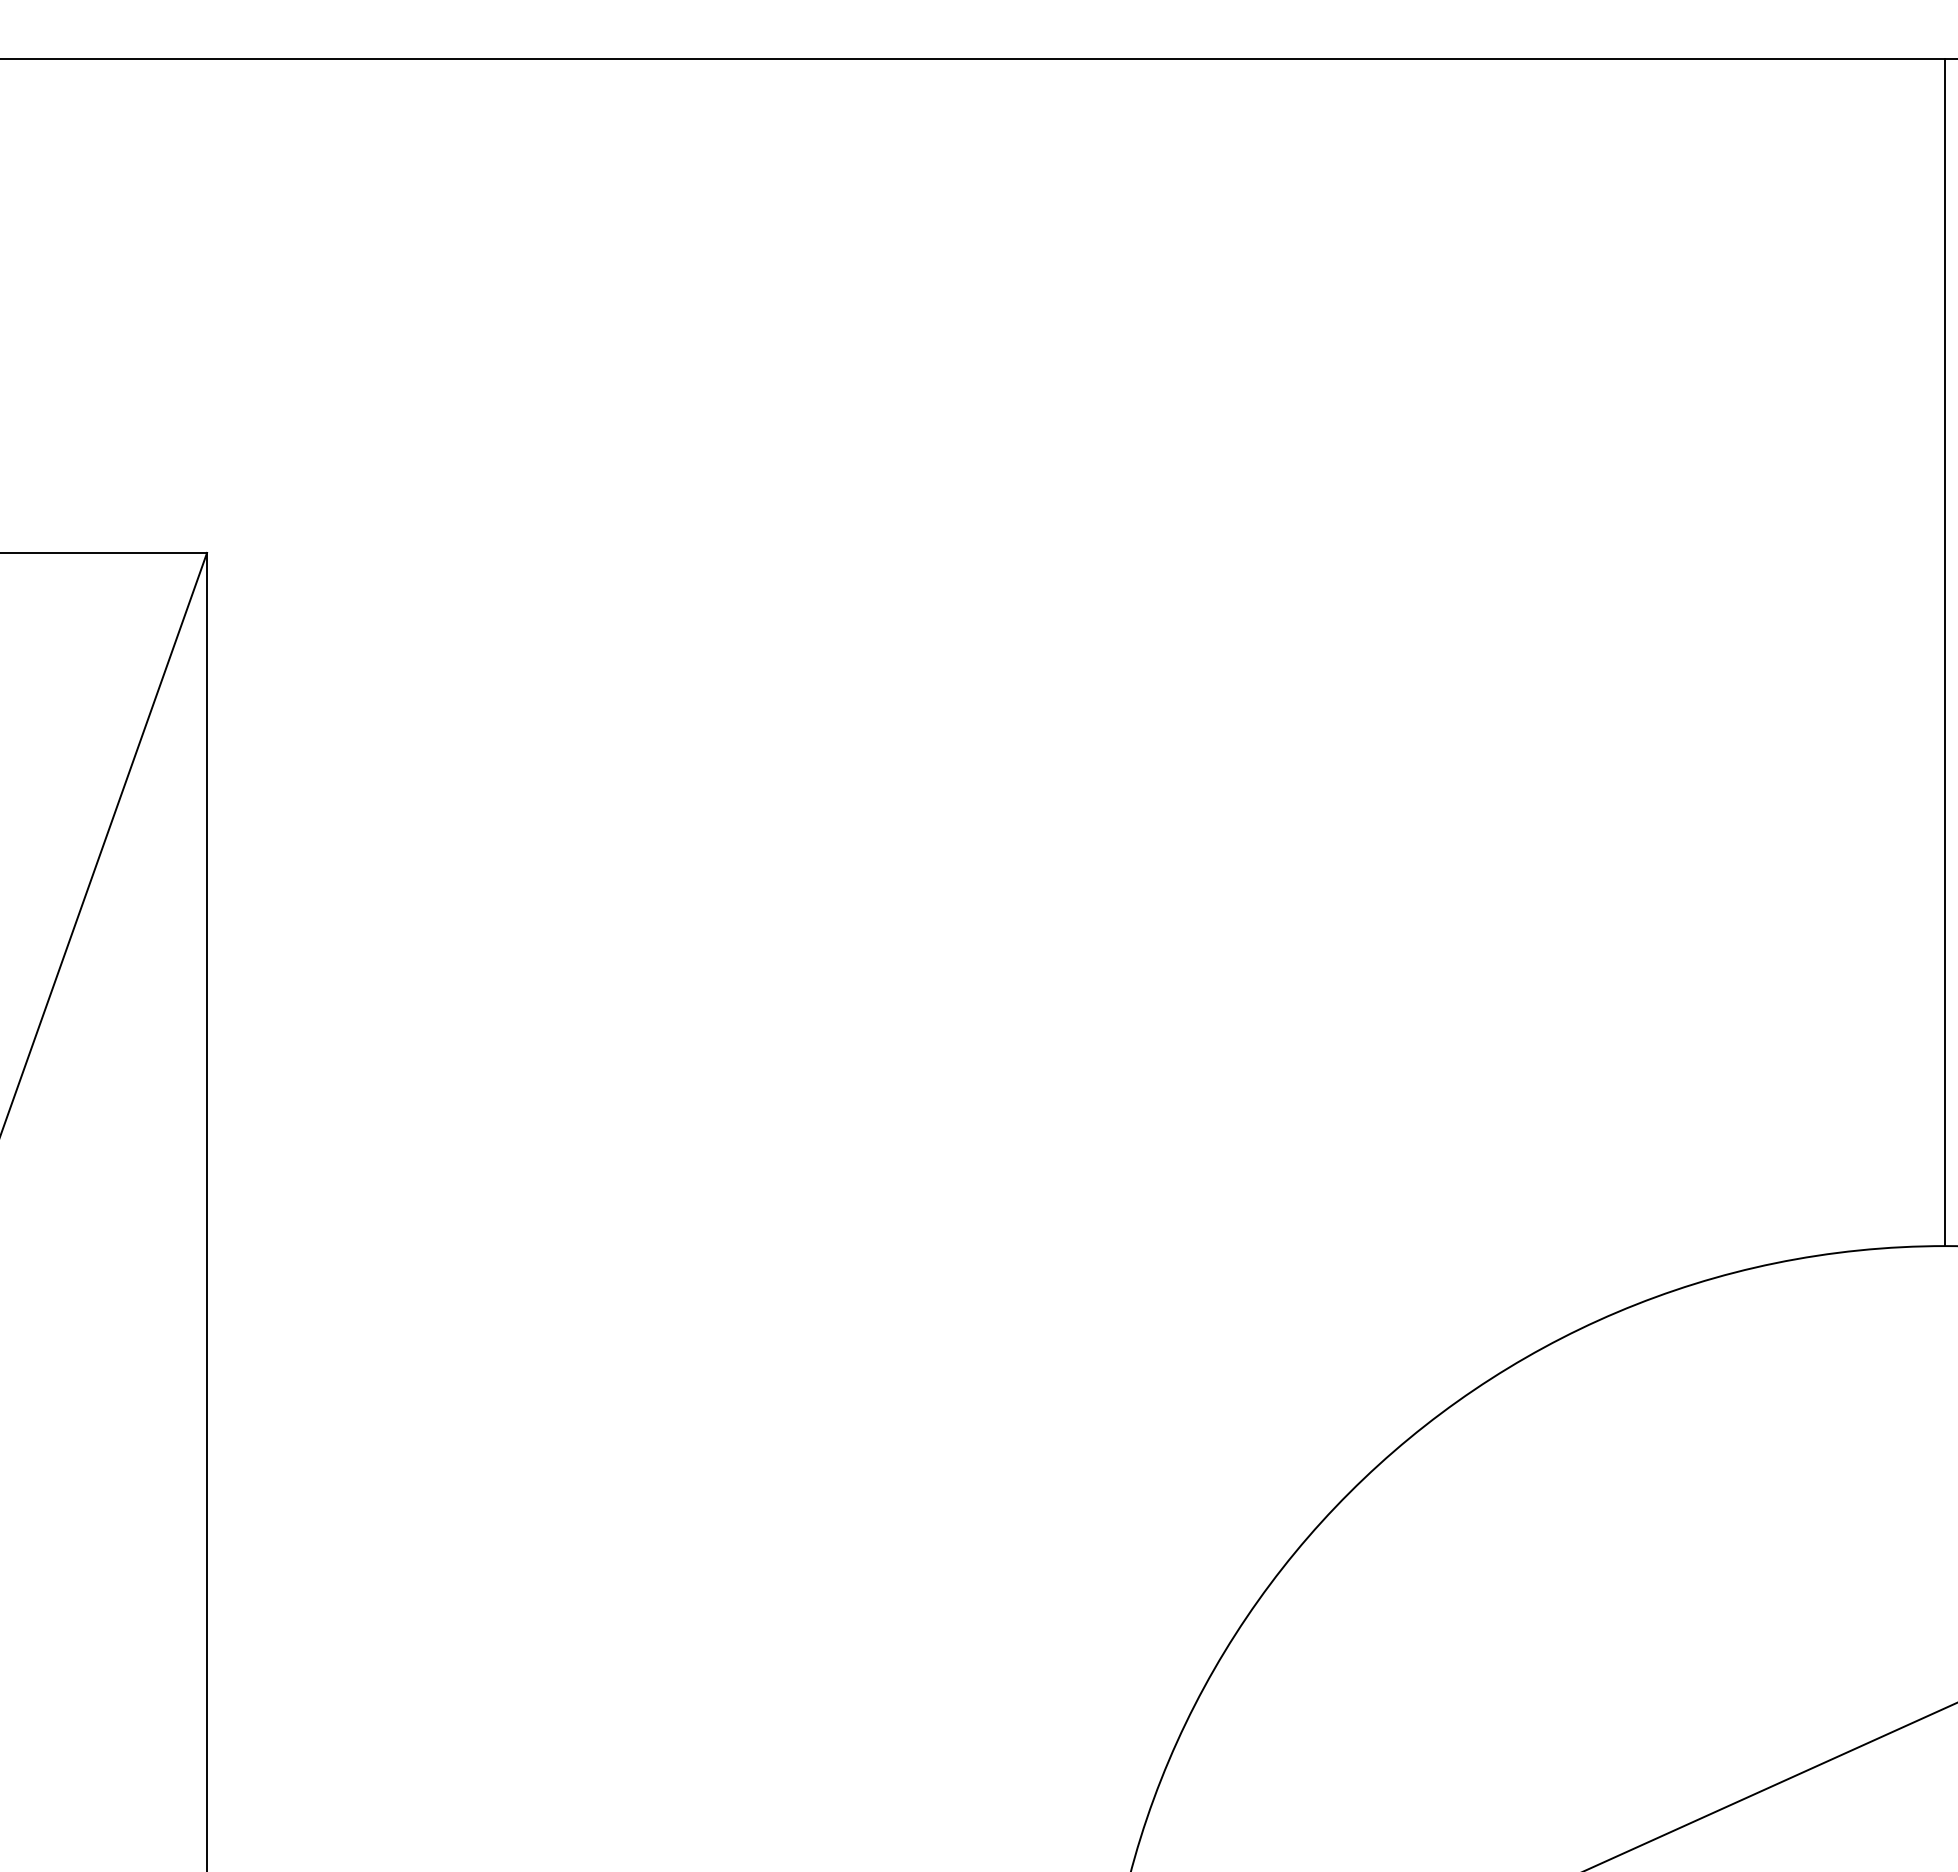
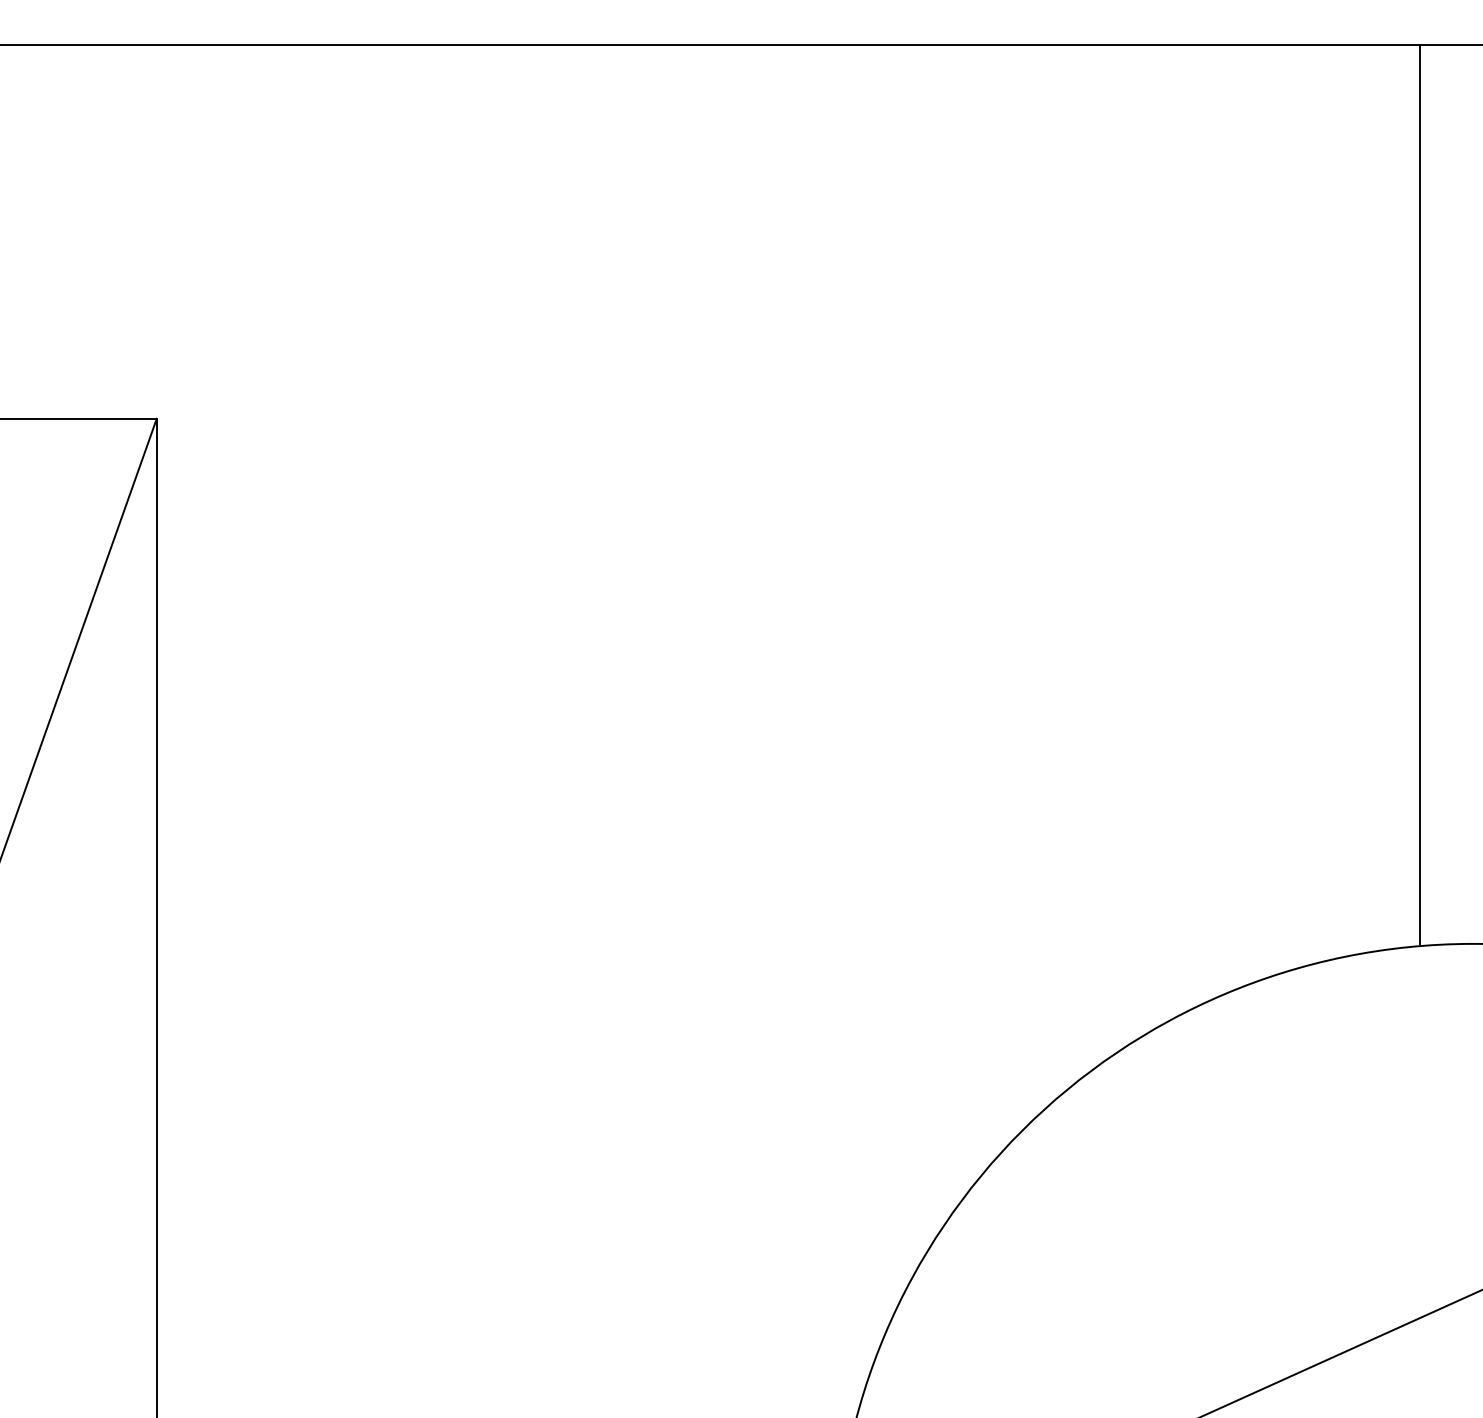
line: (1945, 652) -> (1420, 494), moved

